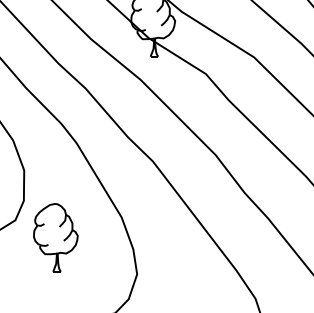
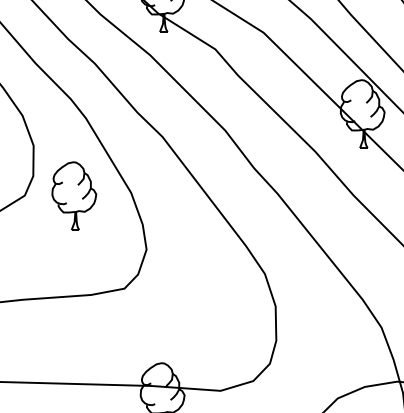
part: (56, 237) -> (74, 195), moved

